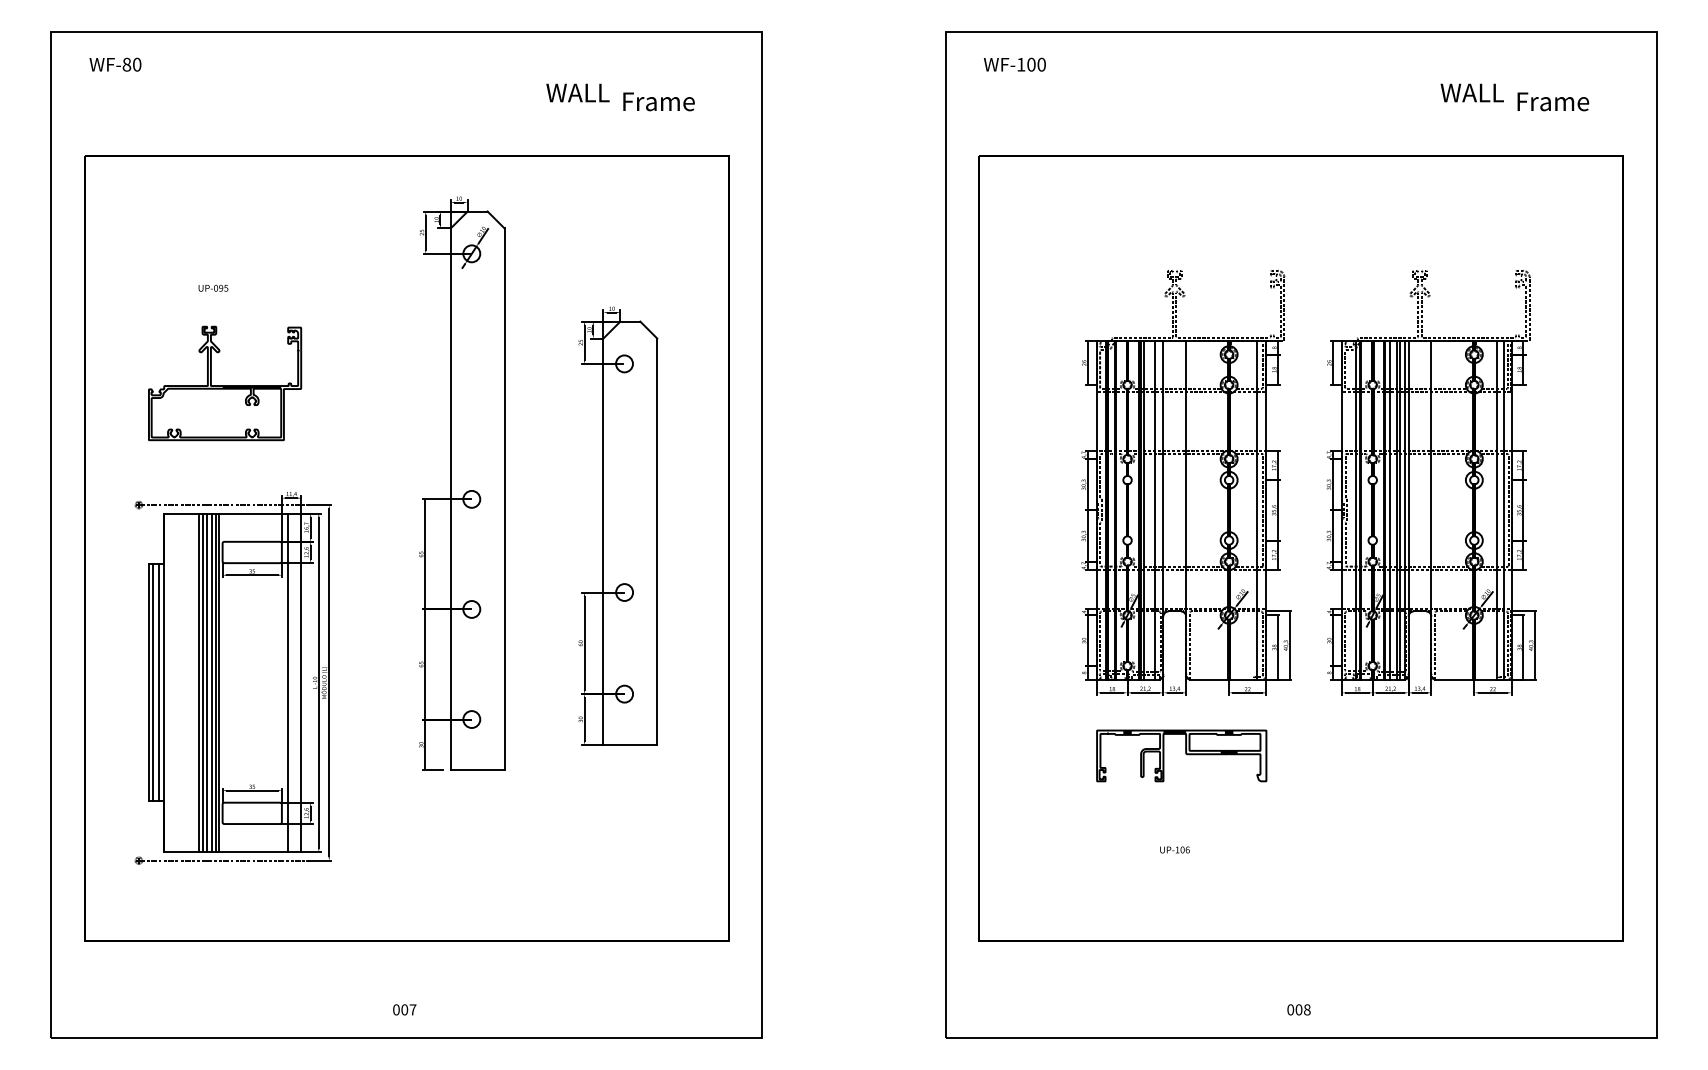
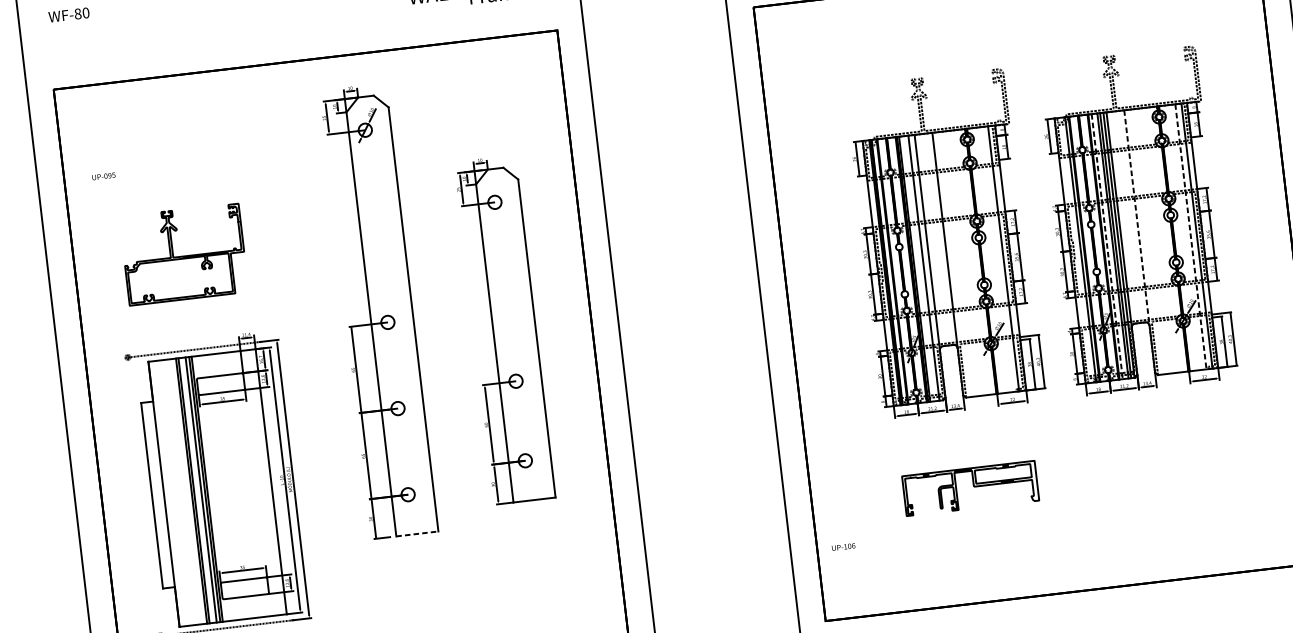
text: (213, 288) -> (103, 176), moved
line: (1431, 478) -> (1137, 217), solid -> dashed
line: (1389, 510) -> (1107, 246), solid -> dashed
line: (1496, 510) -> (1190, 236), solid -> dashed
line: (152, 682) -> (154, 495), removed
line: (159, 682) -> (160, 494), removed
line: (207, 682) -> (197, 490), removed
line: (288, 682) -> (261, 482), removed
part: (1181, 755) -> (970, 488), moved
line: (477, 770) -> (417, 534), solid -> dashed
text: (1174, 849) -> (843, 546), moved

